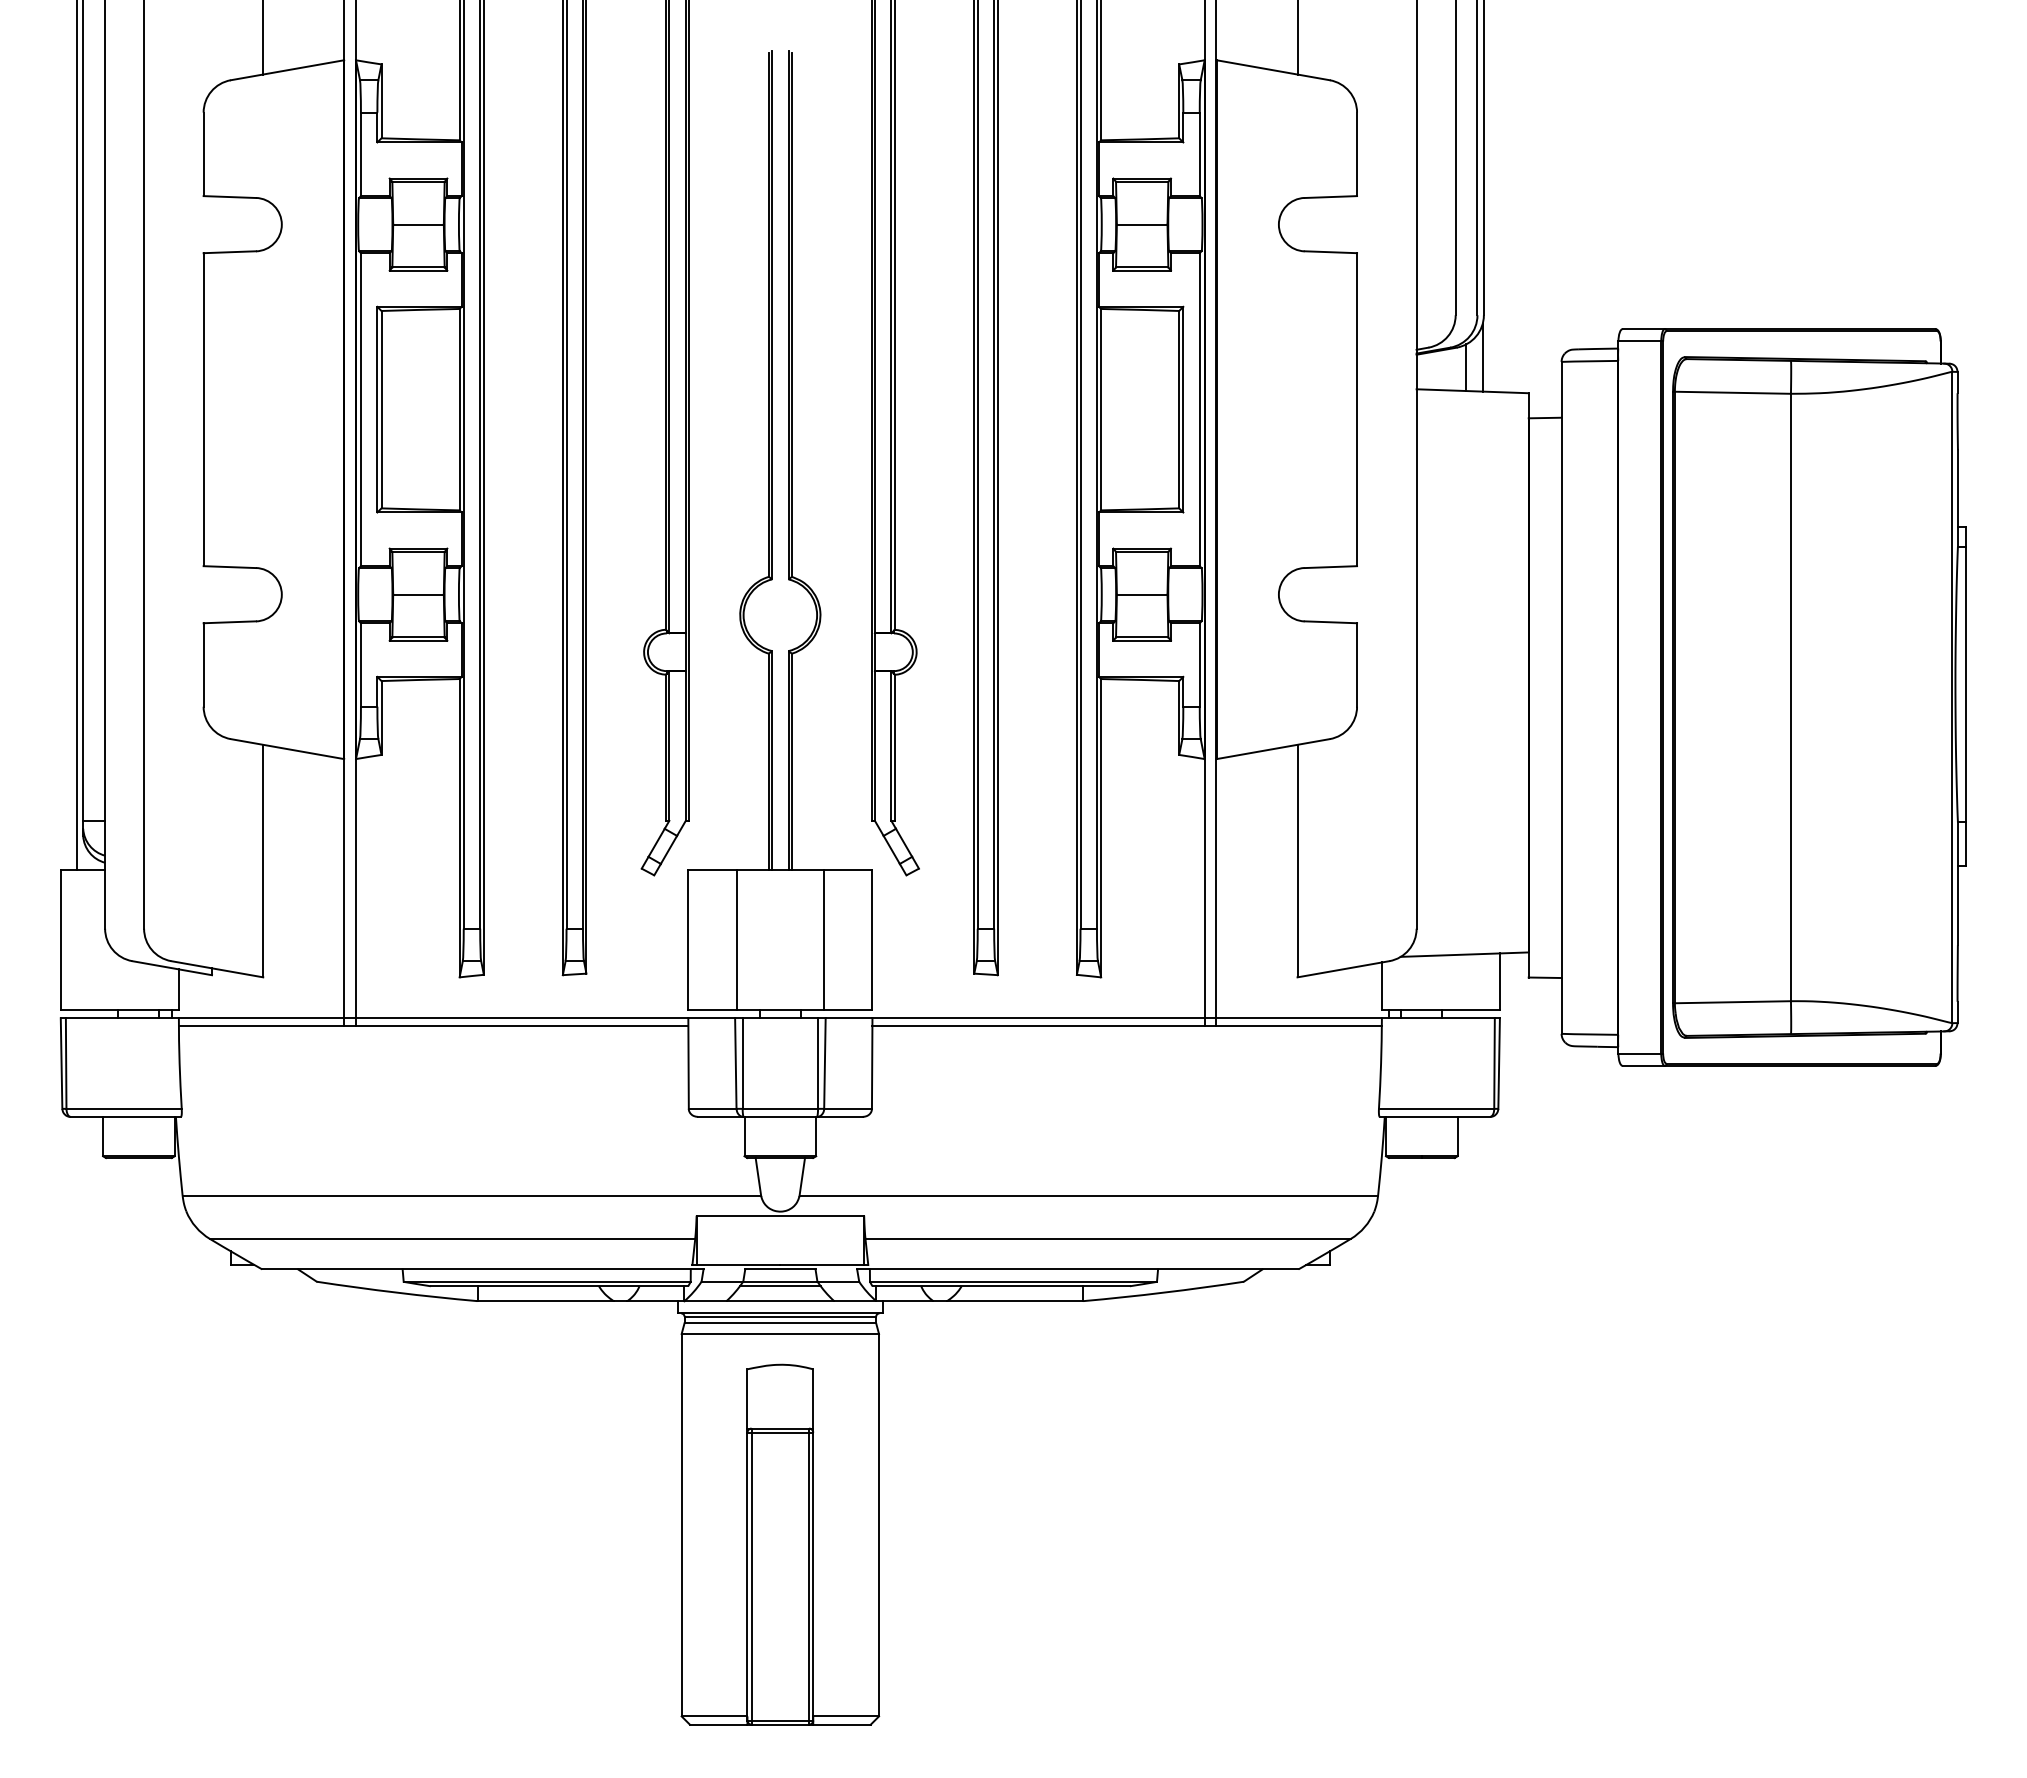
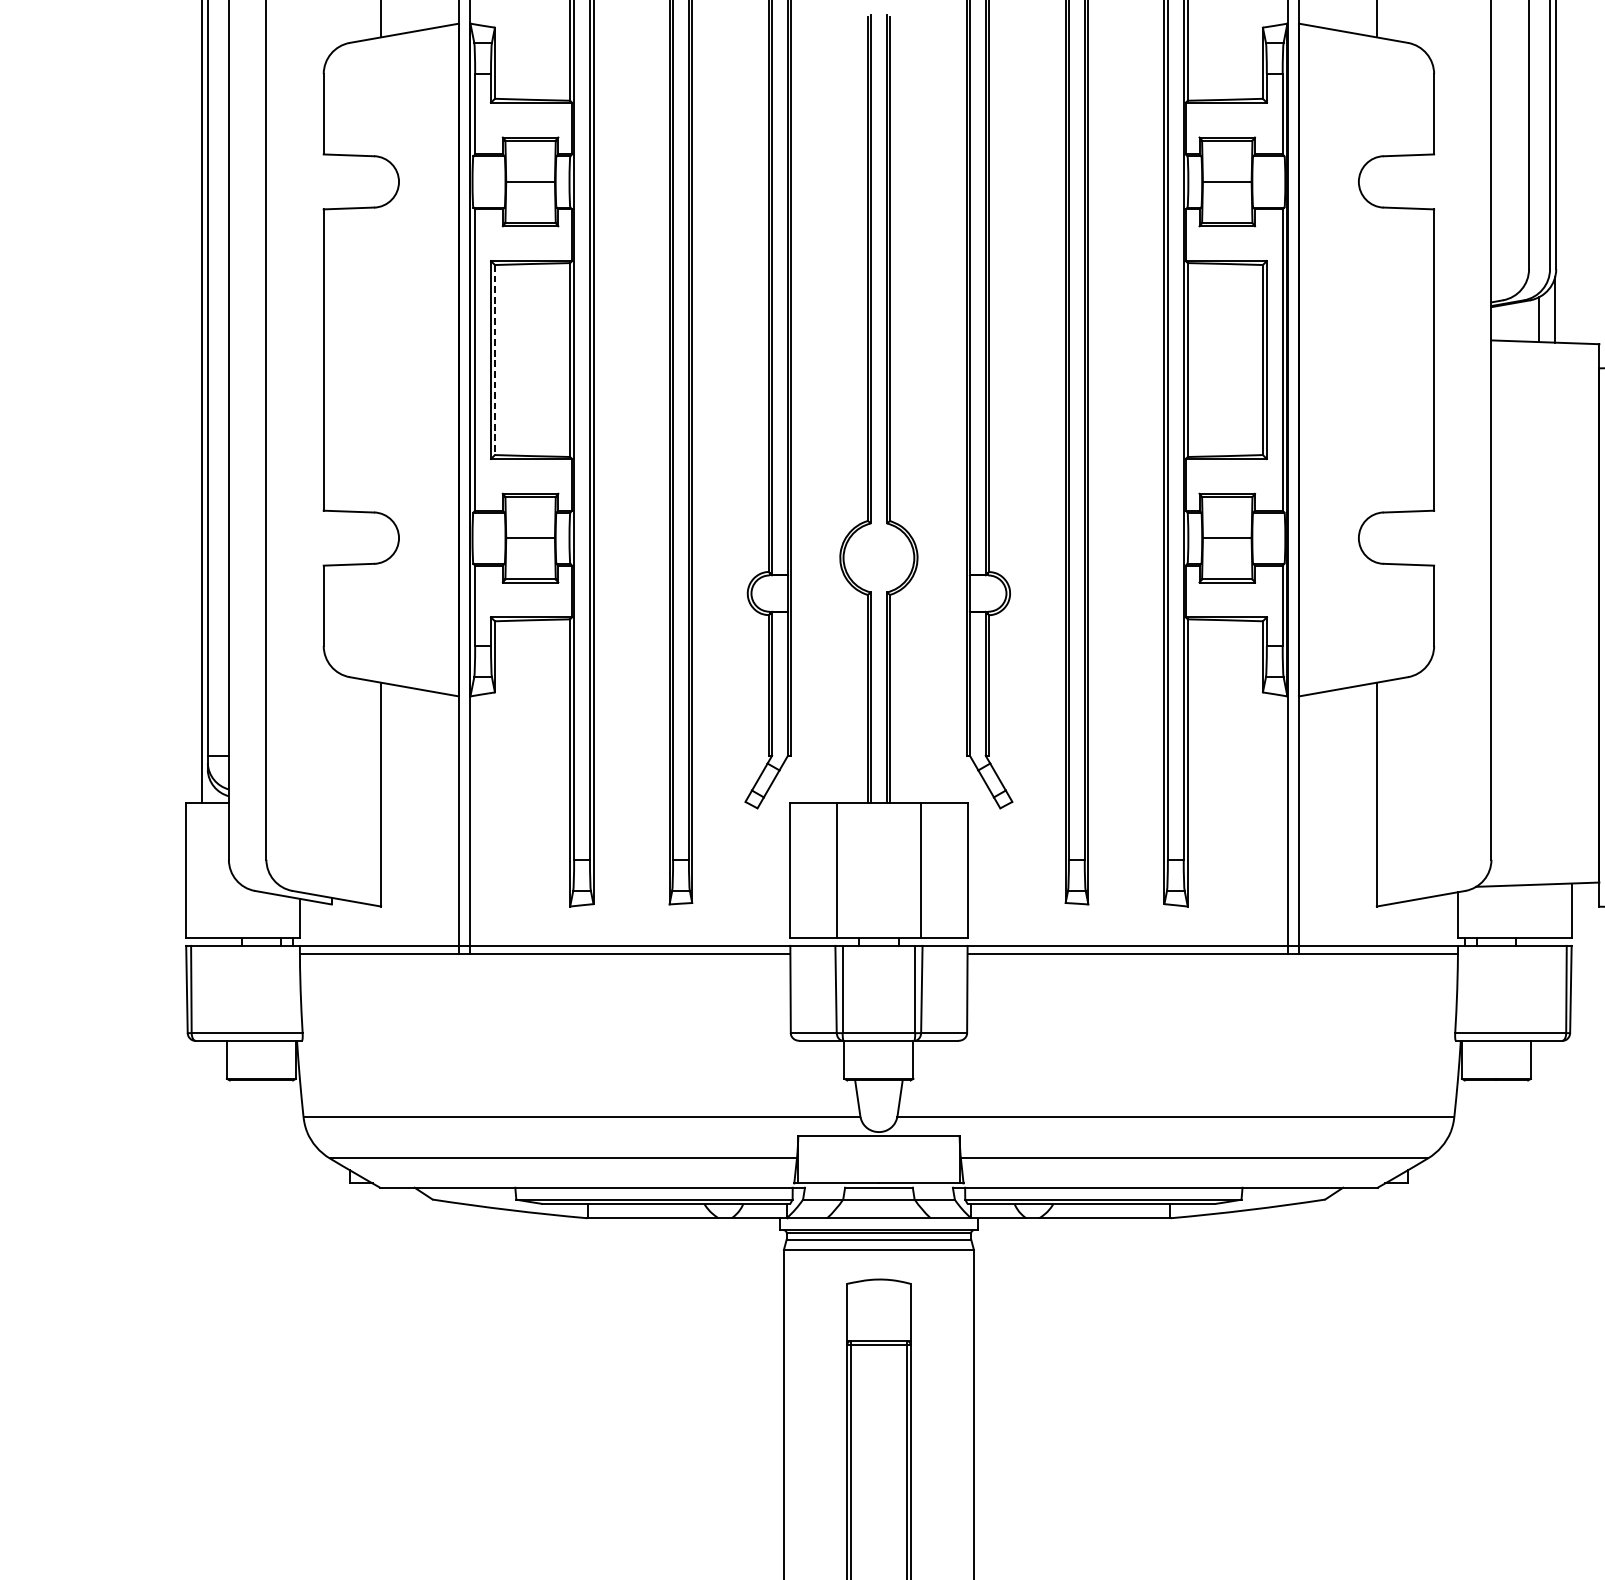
line: (381, 409) -> (494, 359), solid -> dashed
line: (779, 1286) -> (878, 1204), removed

